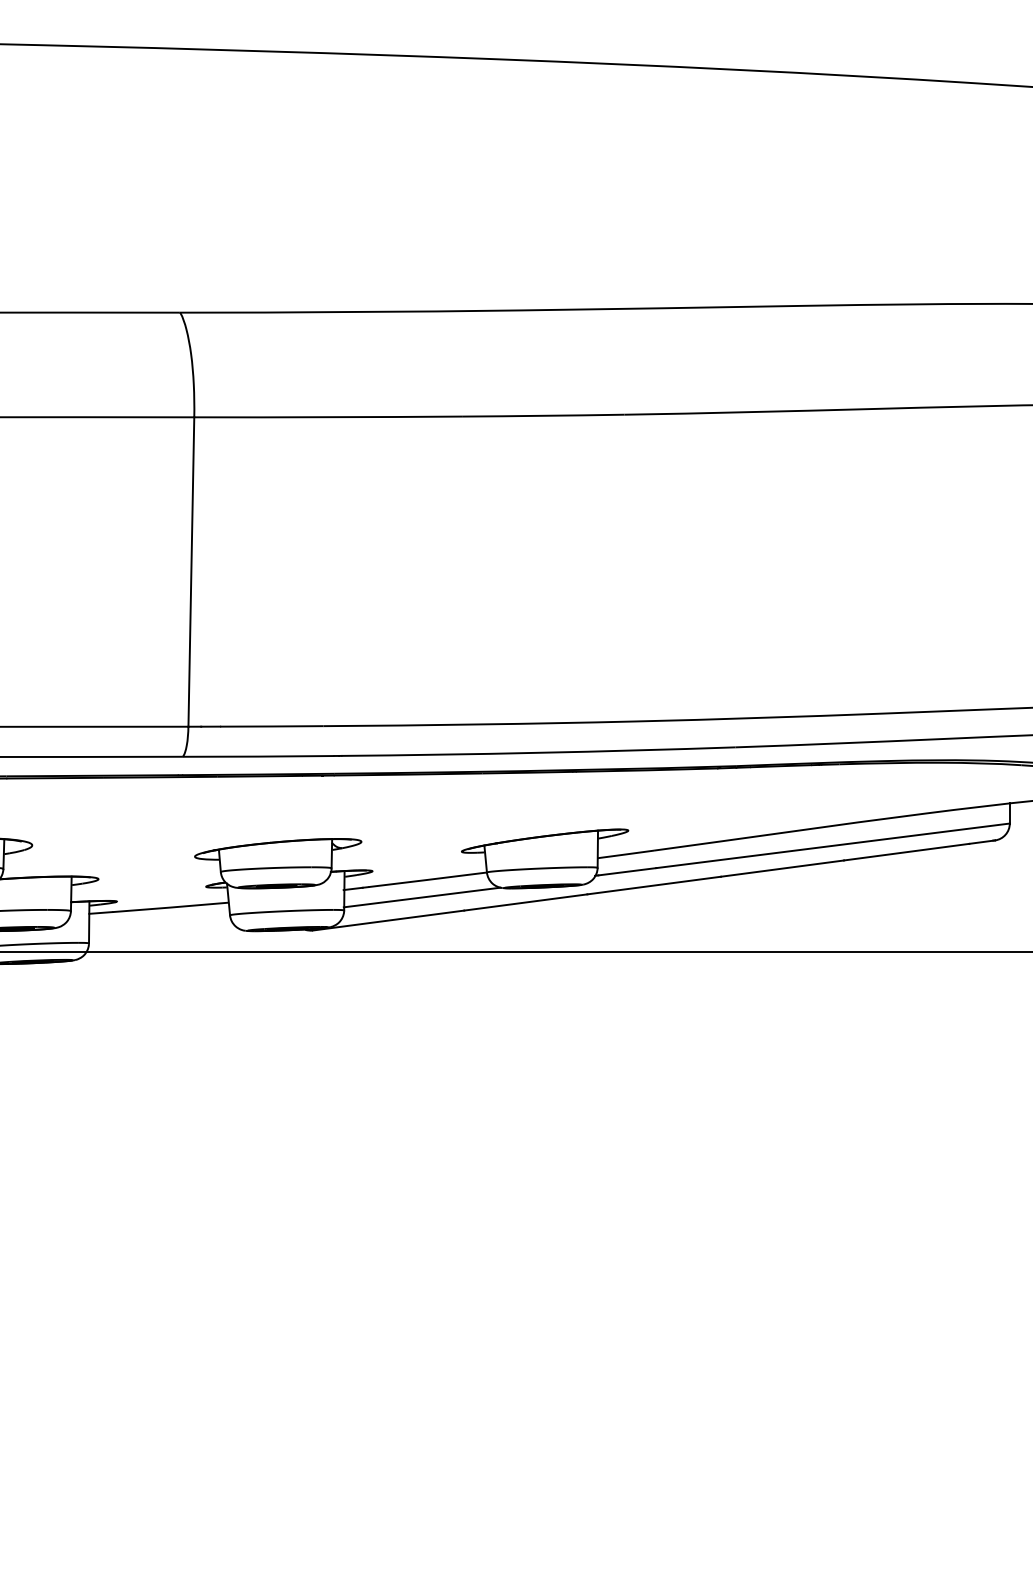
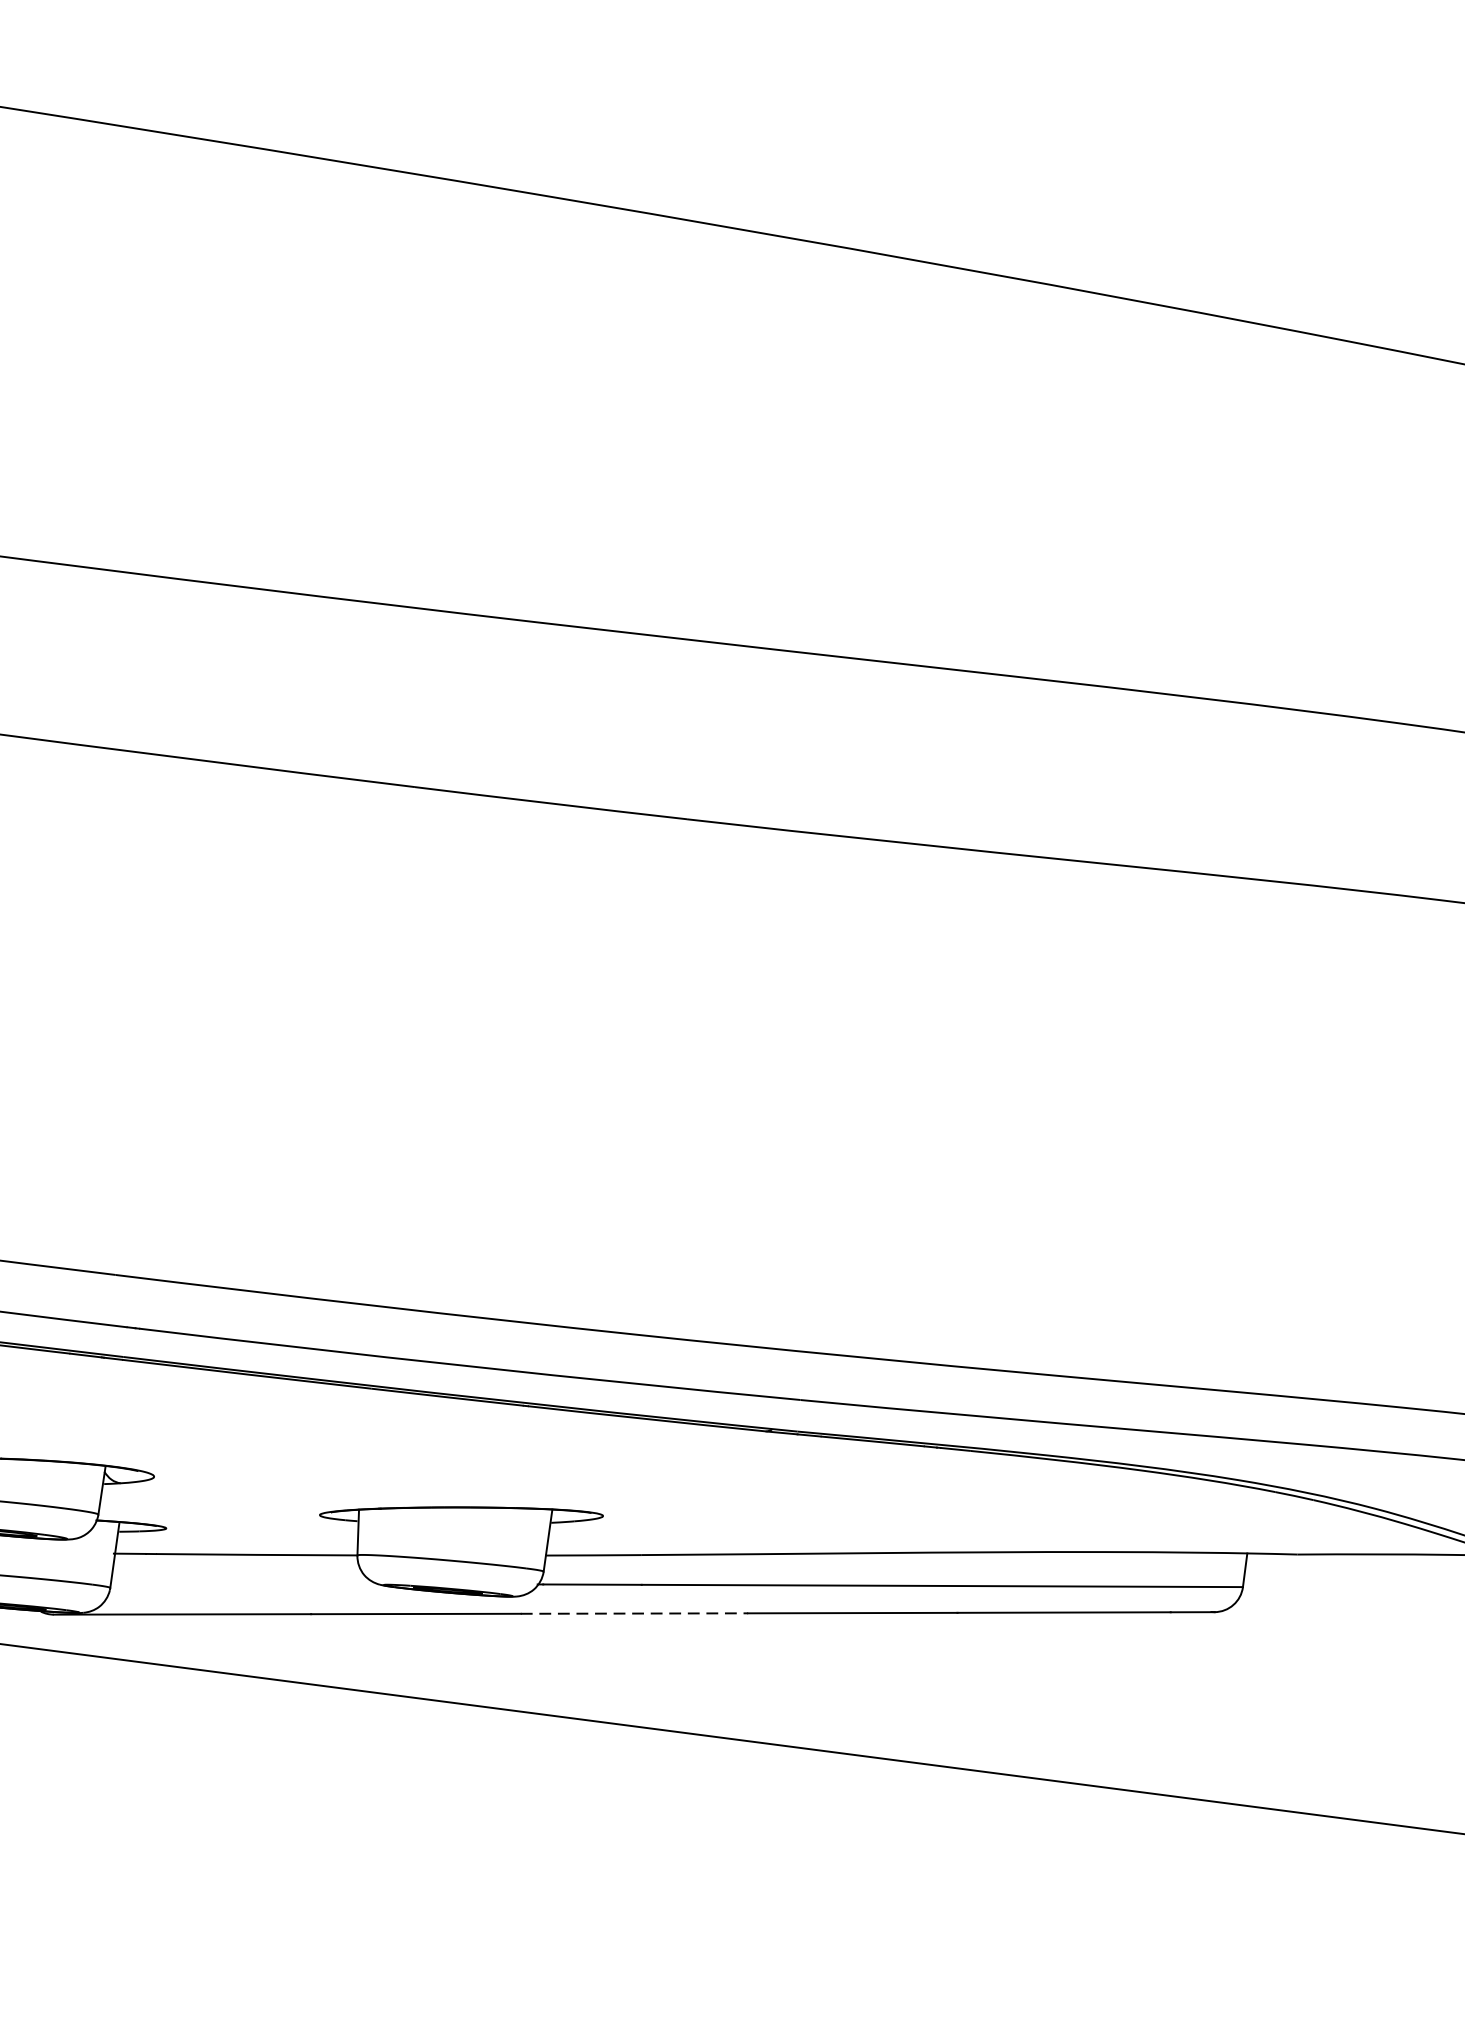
line: (654, 885) -> (634, 1613), solid -> dashed
line: (421, 897) -> (242, 1582), removed

